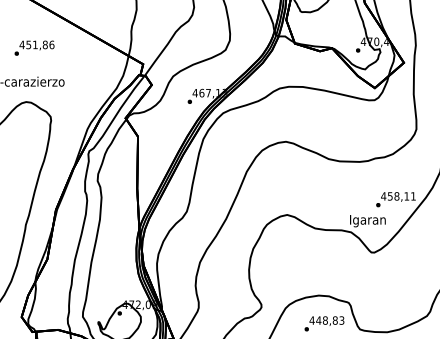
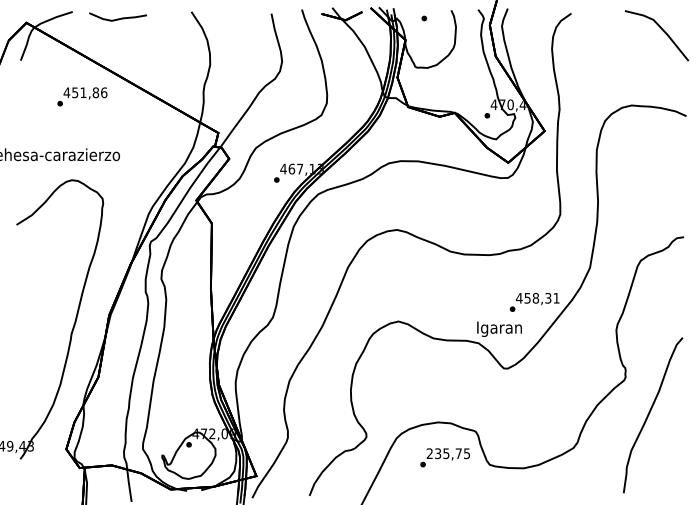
text: (34, 47) -> (82, 96), moved
text: (406, 196) -> (548, 298), 458,11 -> 458,31
text: (327, 320) -> (448, 453), 448,83 -> 235,75

